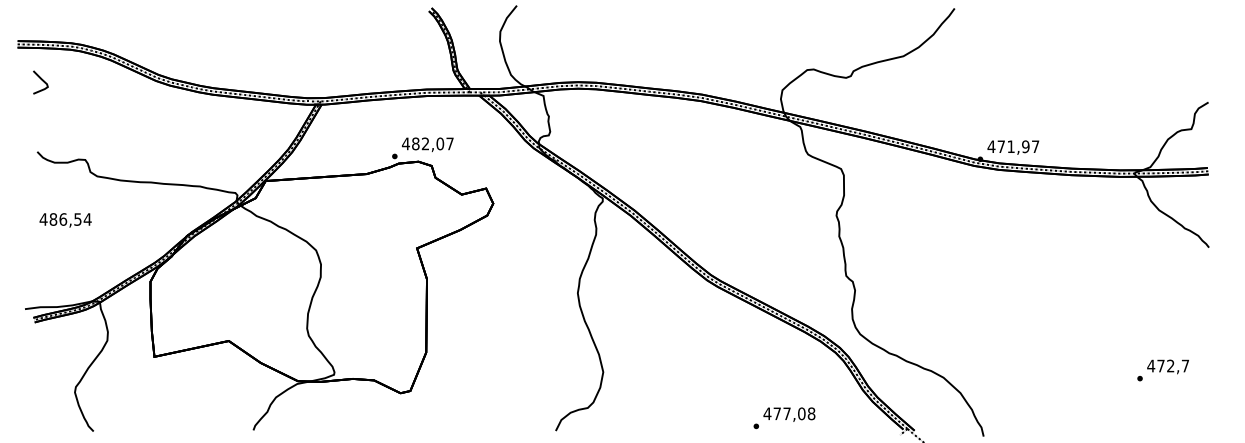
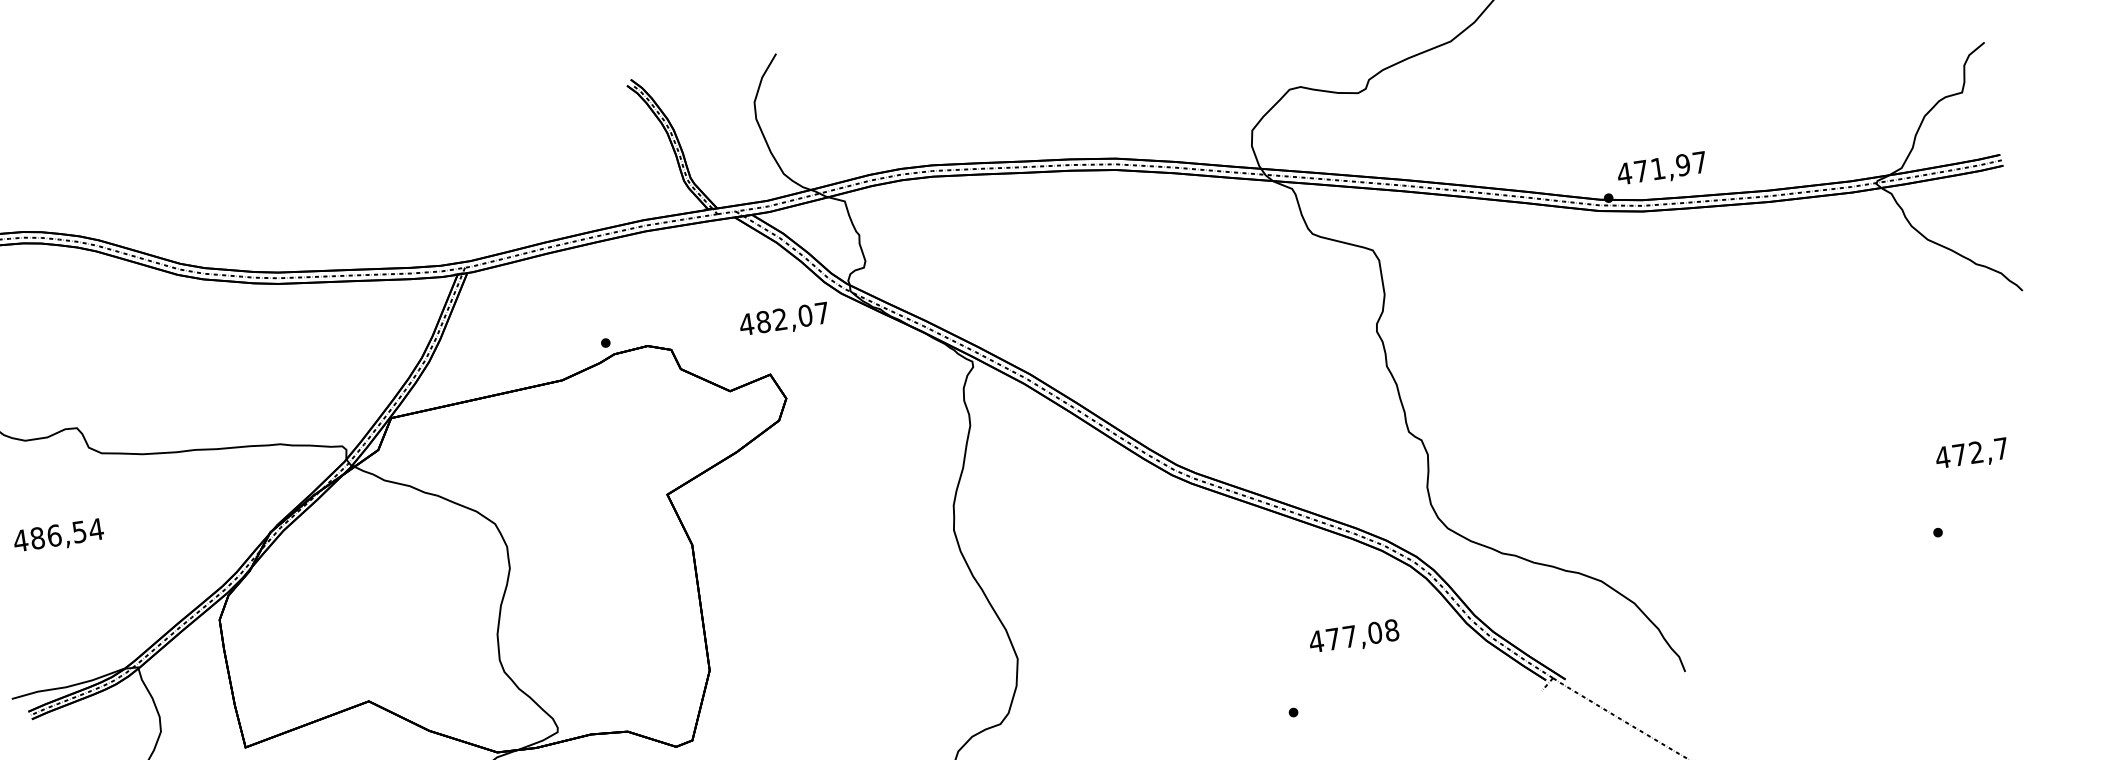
text: (427, 144) -> (783, 320), moved
text: (1167, 366) -> (1970, 454), moved
text: (789, 414) -> (1354, 637), moved

